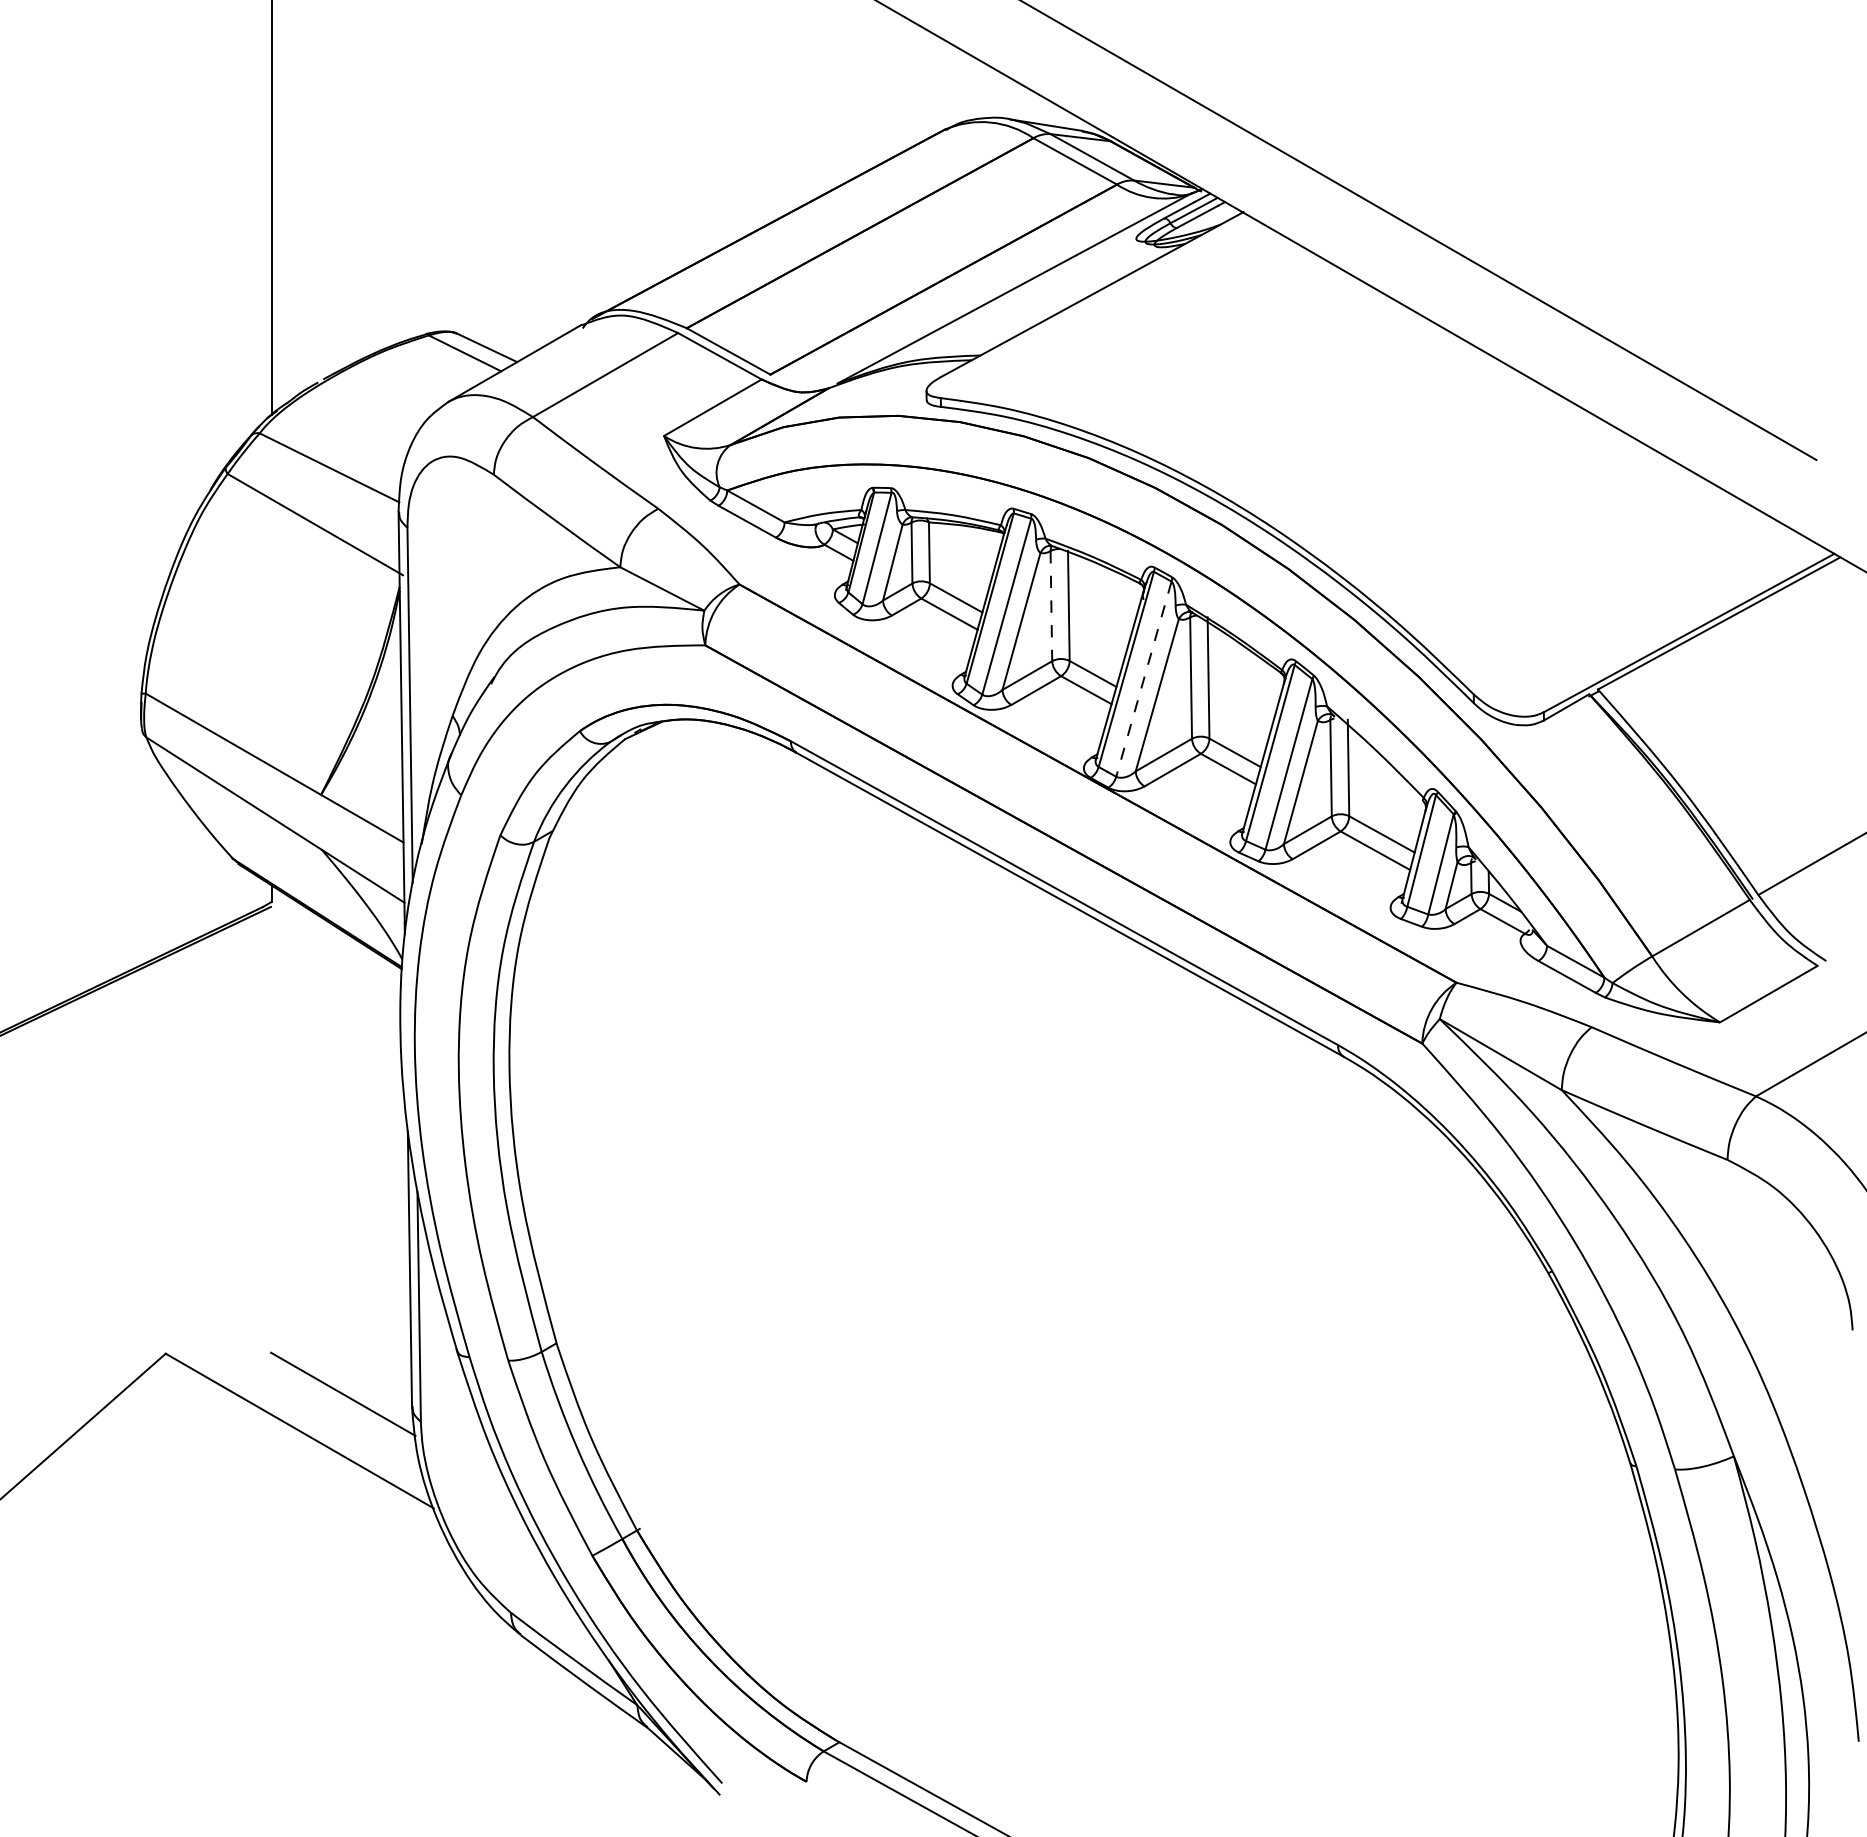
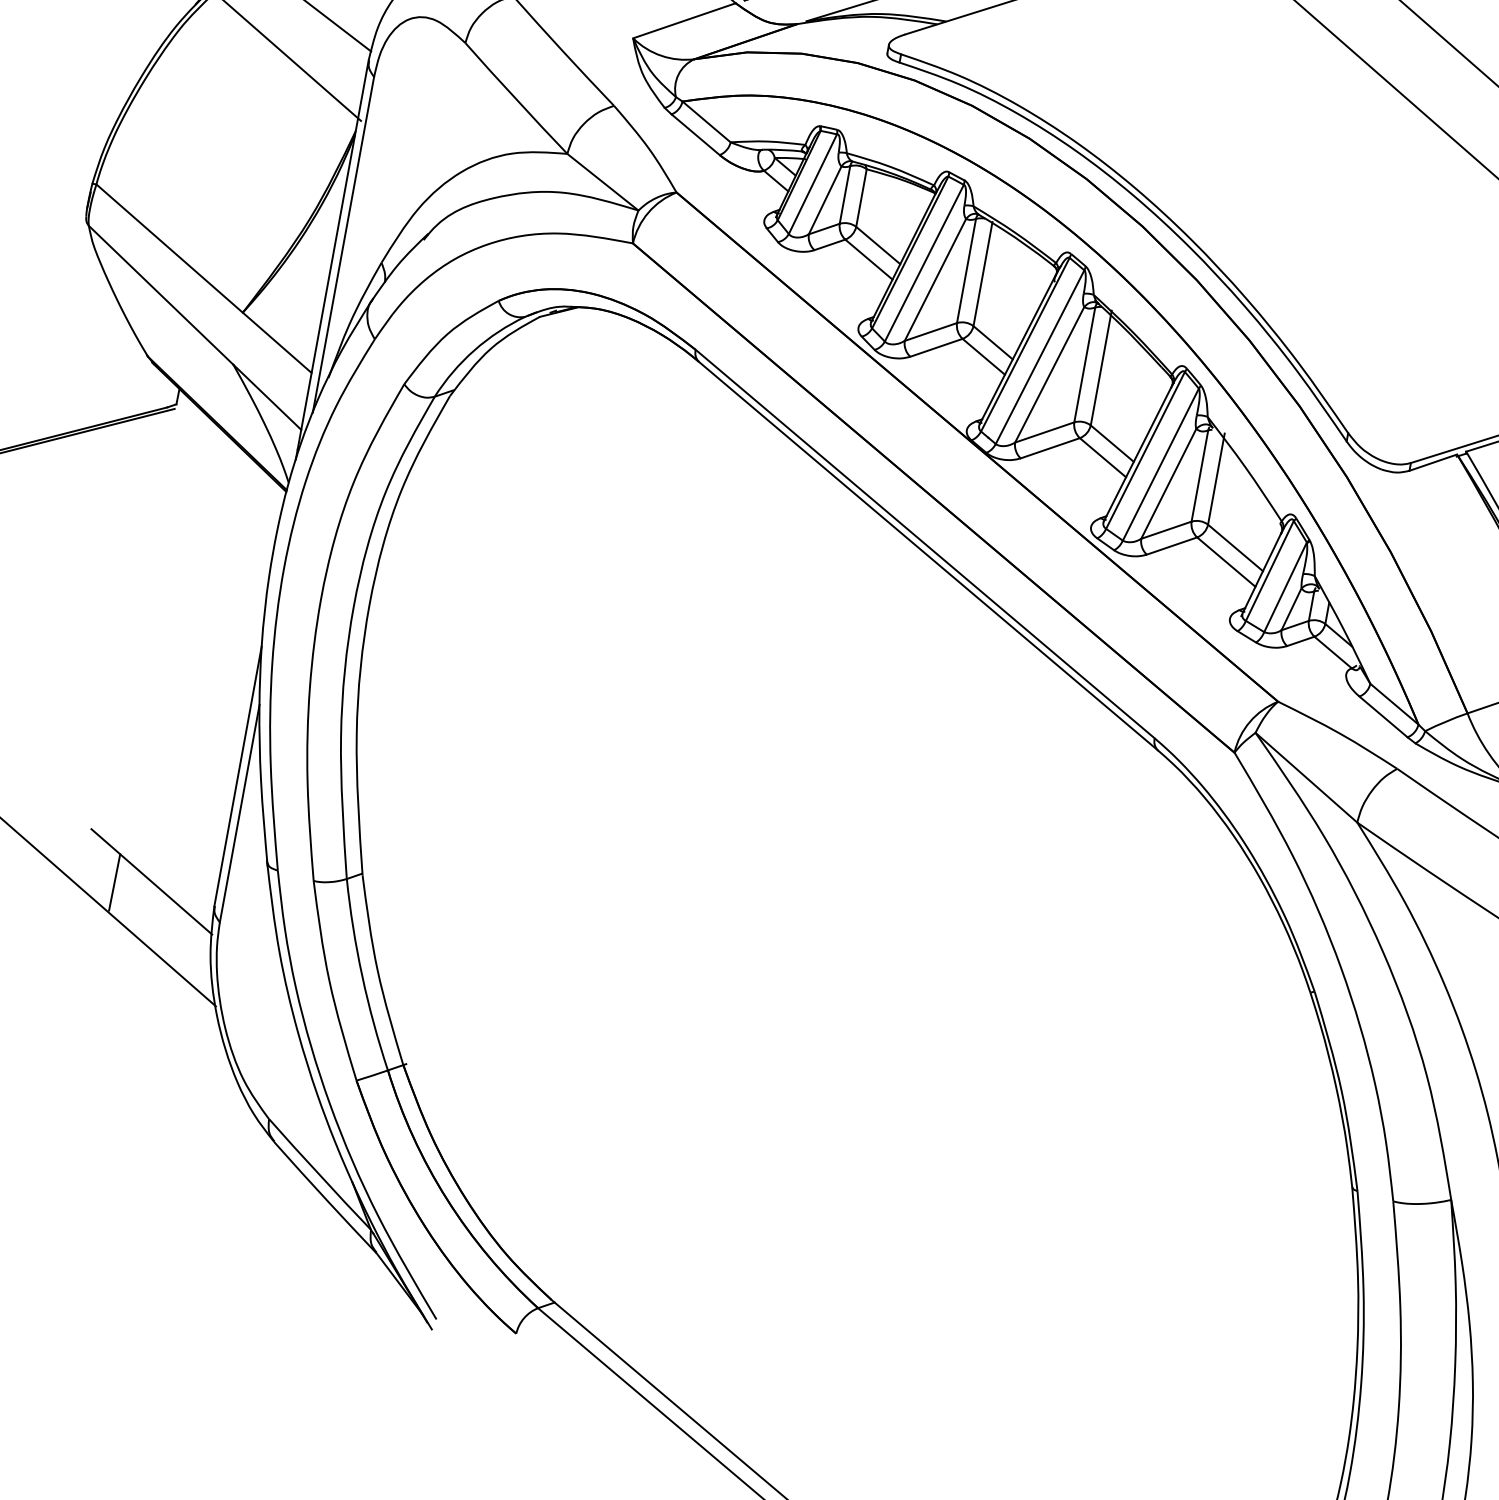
line: (1051, 606) -> (966, 271), dashed -> solid
line: (1143, 679) -> (1039, 357), dashed -> solid
line: (305, 1402) -> (114, 882), added

